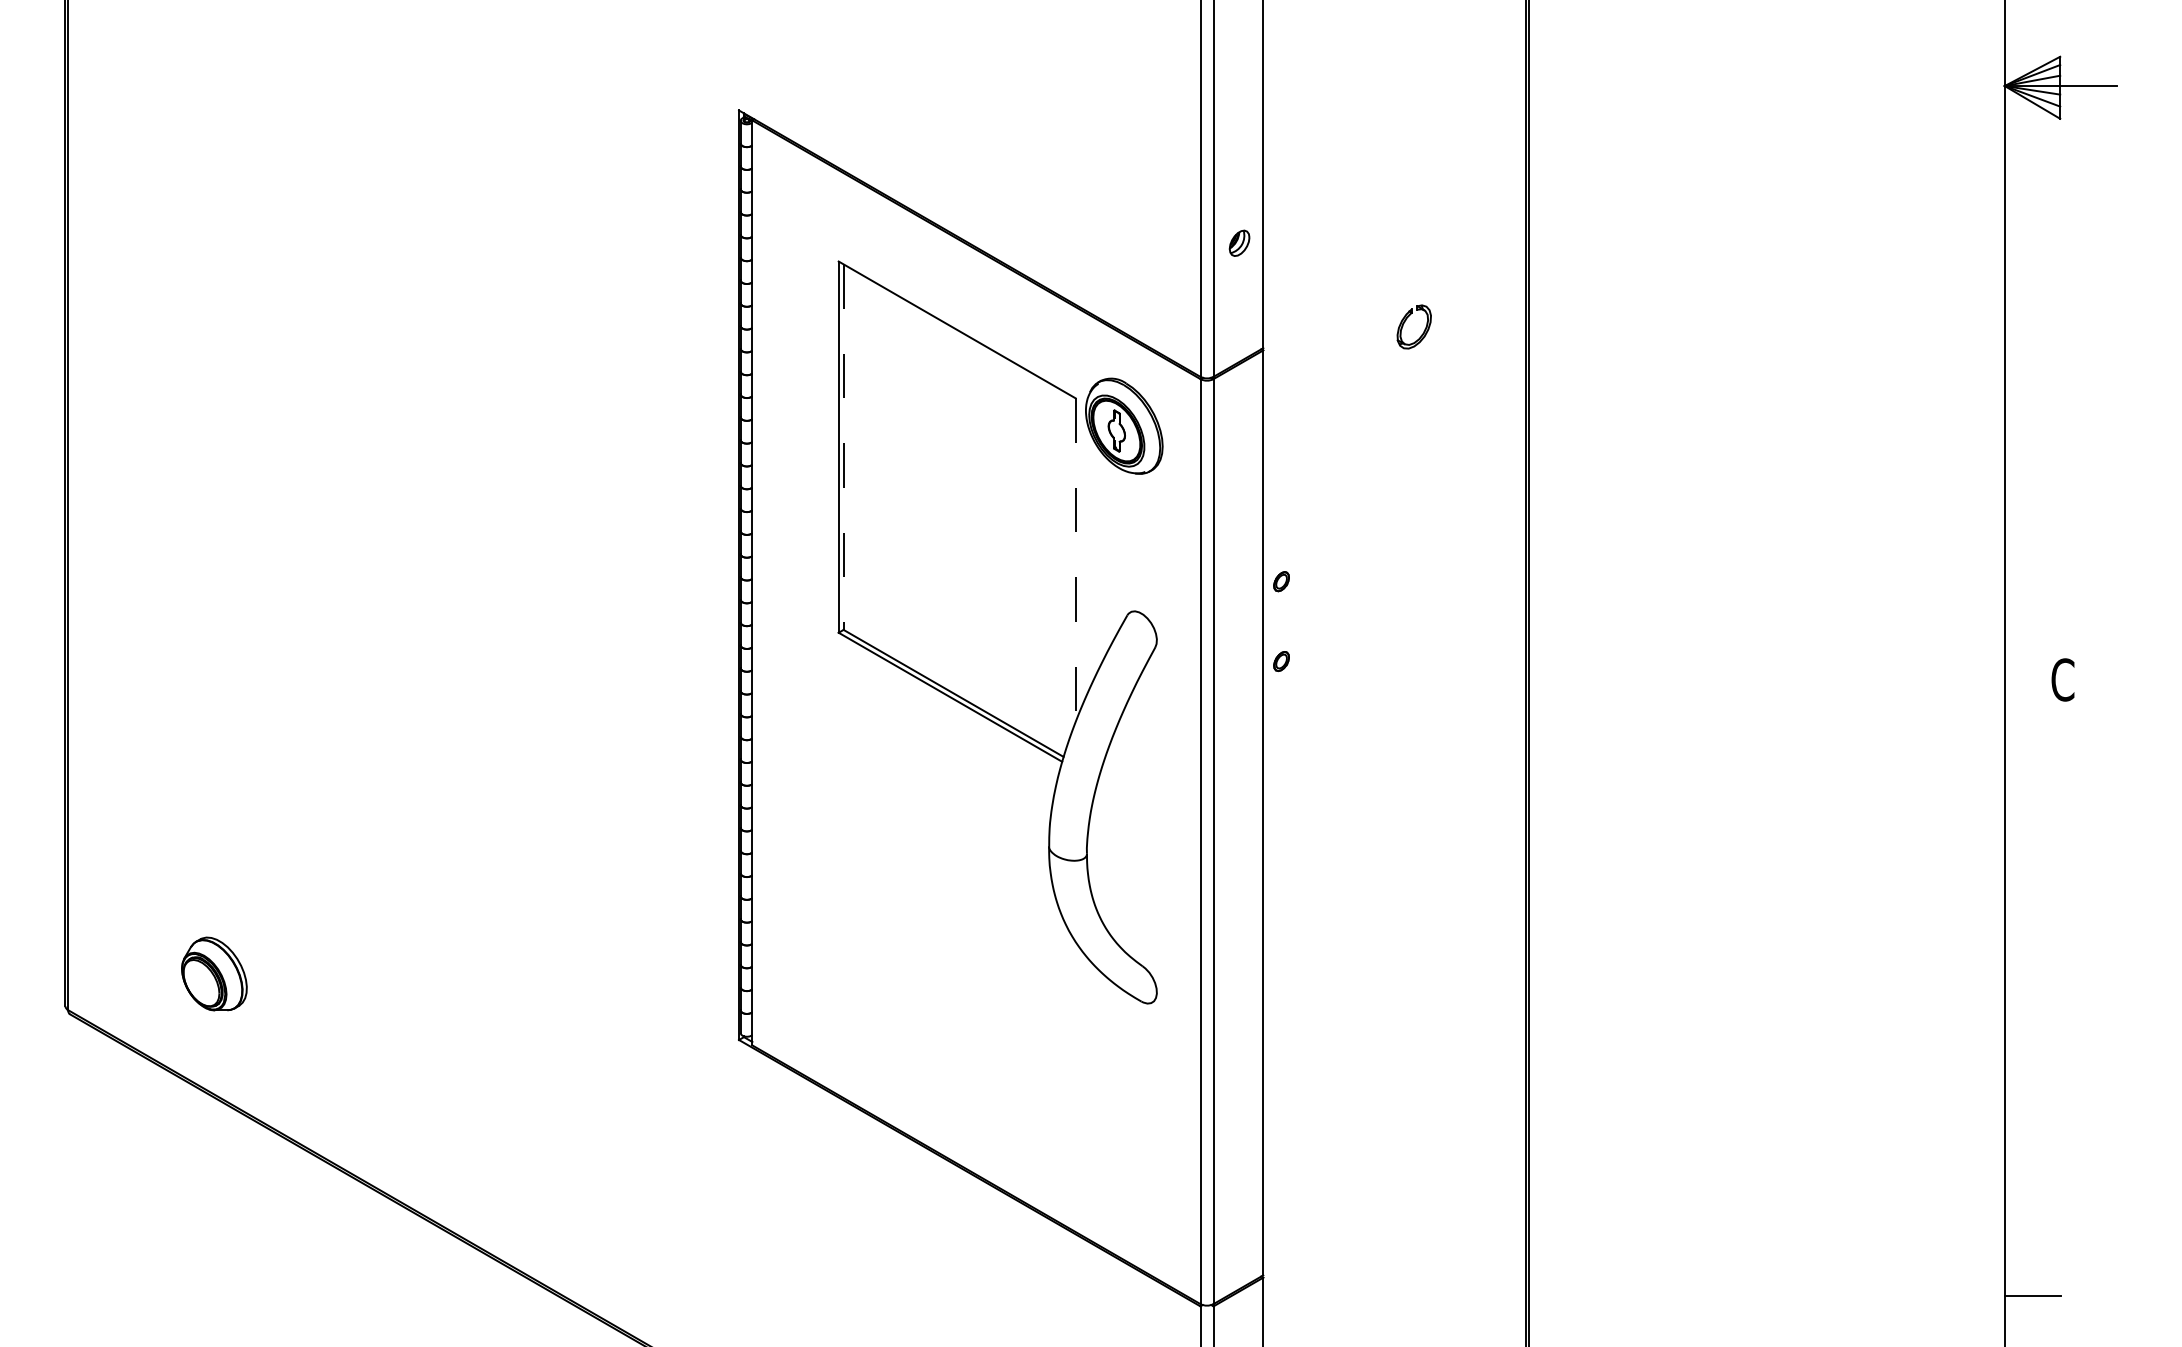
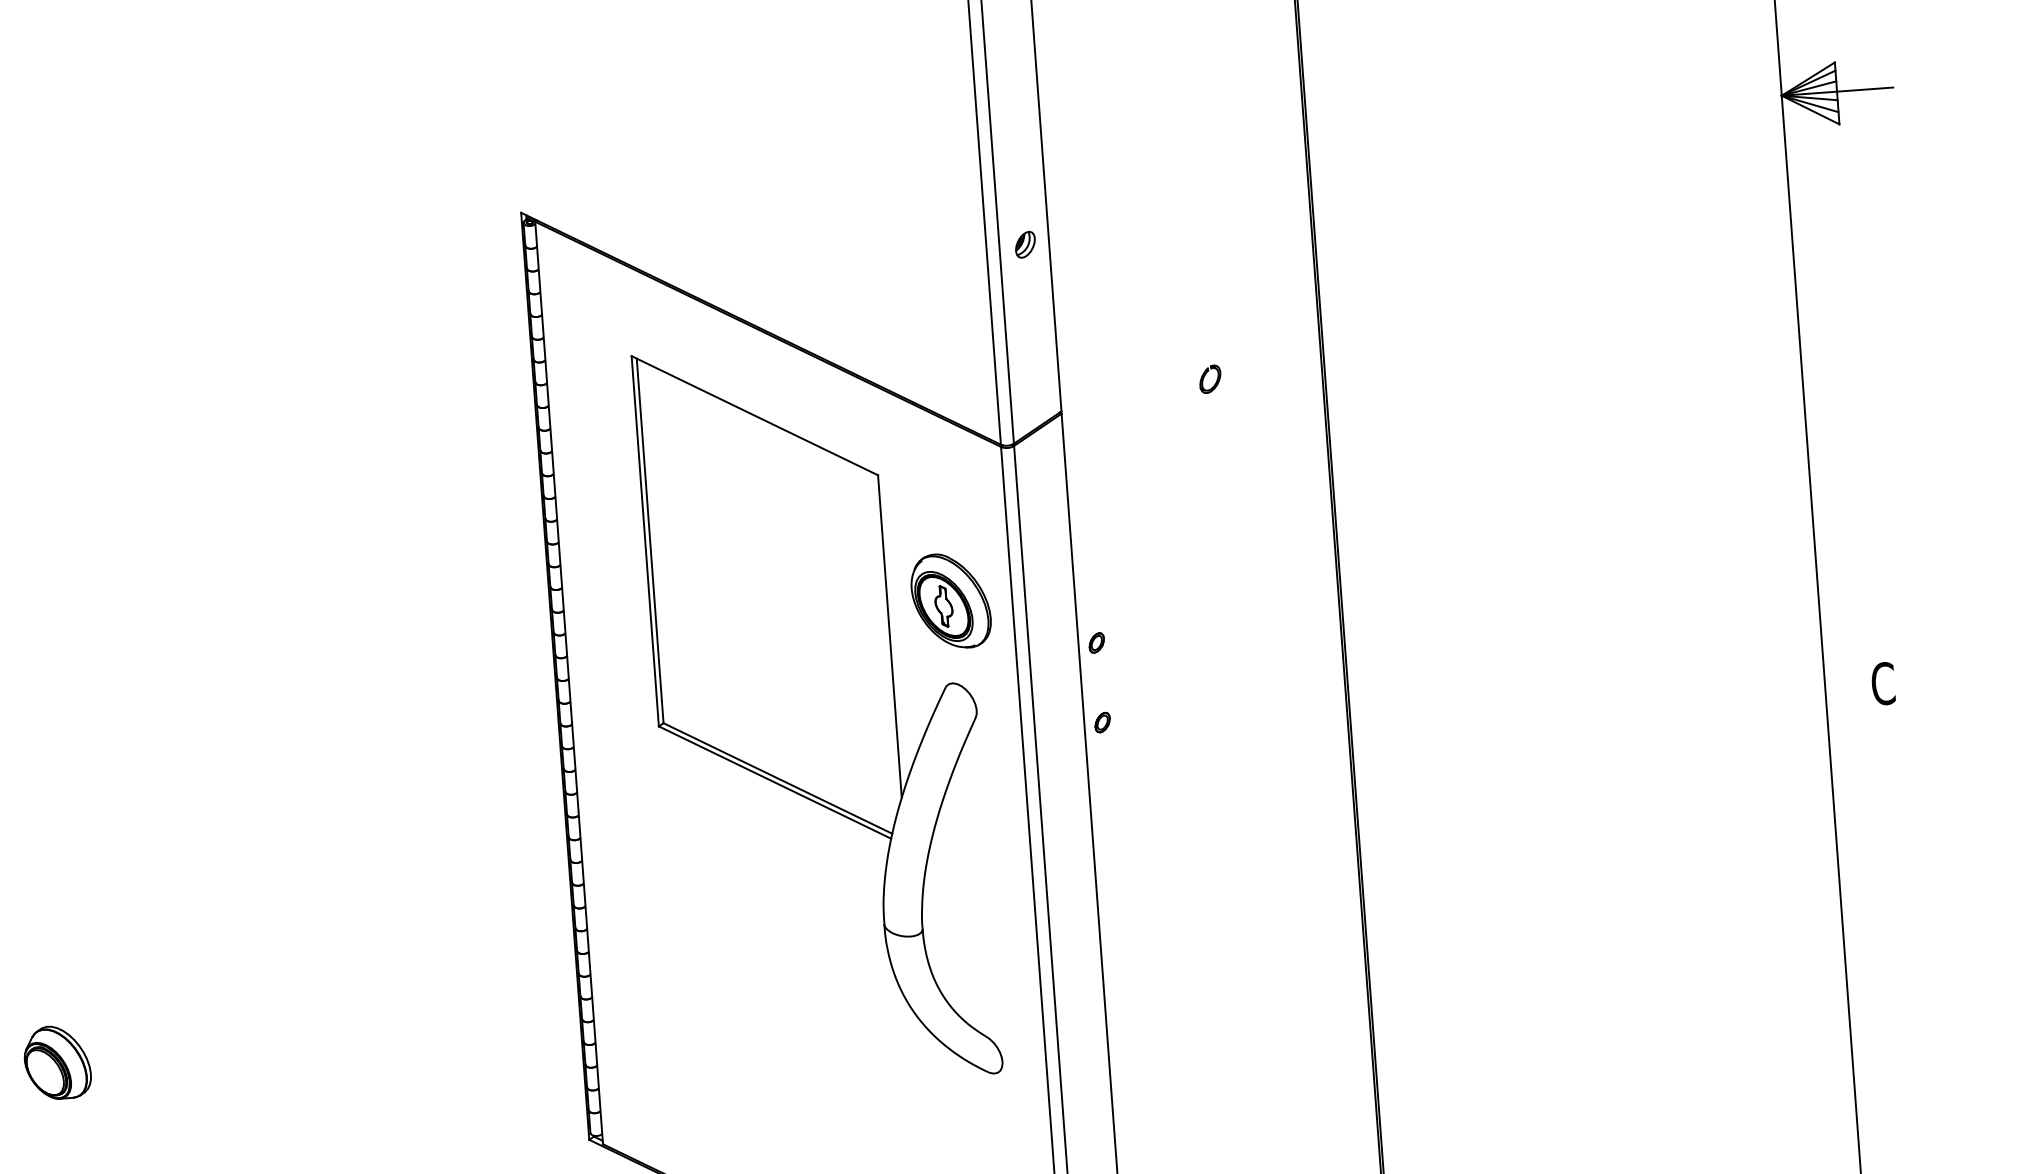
part: (1239, 242) -> (1025, 243), moved
part: (1413, 326) -> (1209, 378), size x0.62
part: (1124, 425) -> (951, 600), moved
line: (843, 447) -> (650, 541), dashed -> solid
line: (1075, 560) -> (889, 636), dashed -> solid
part: (214, 973) -> (57, 1062), moved

